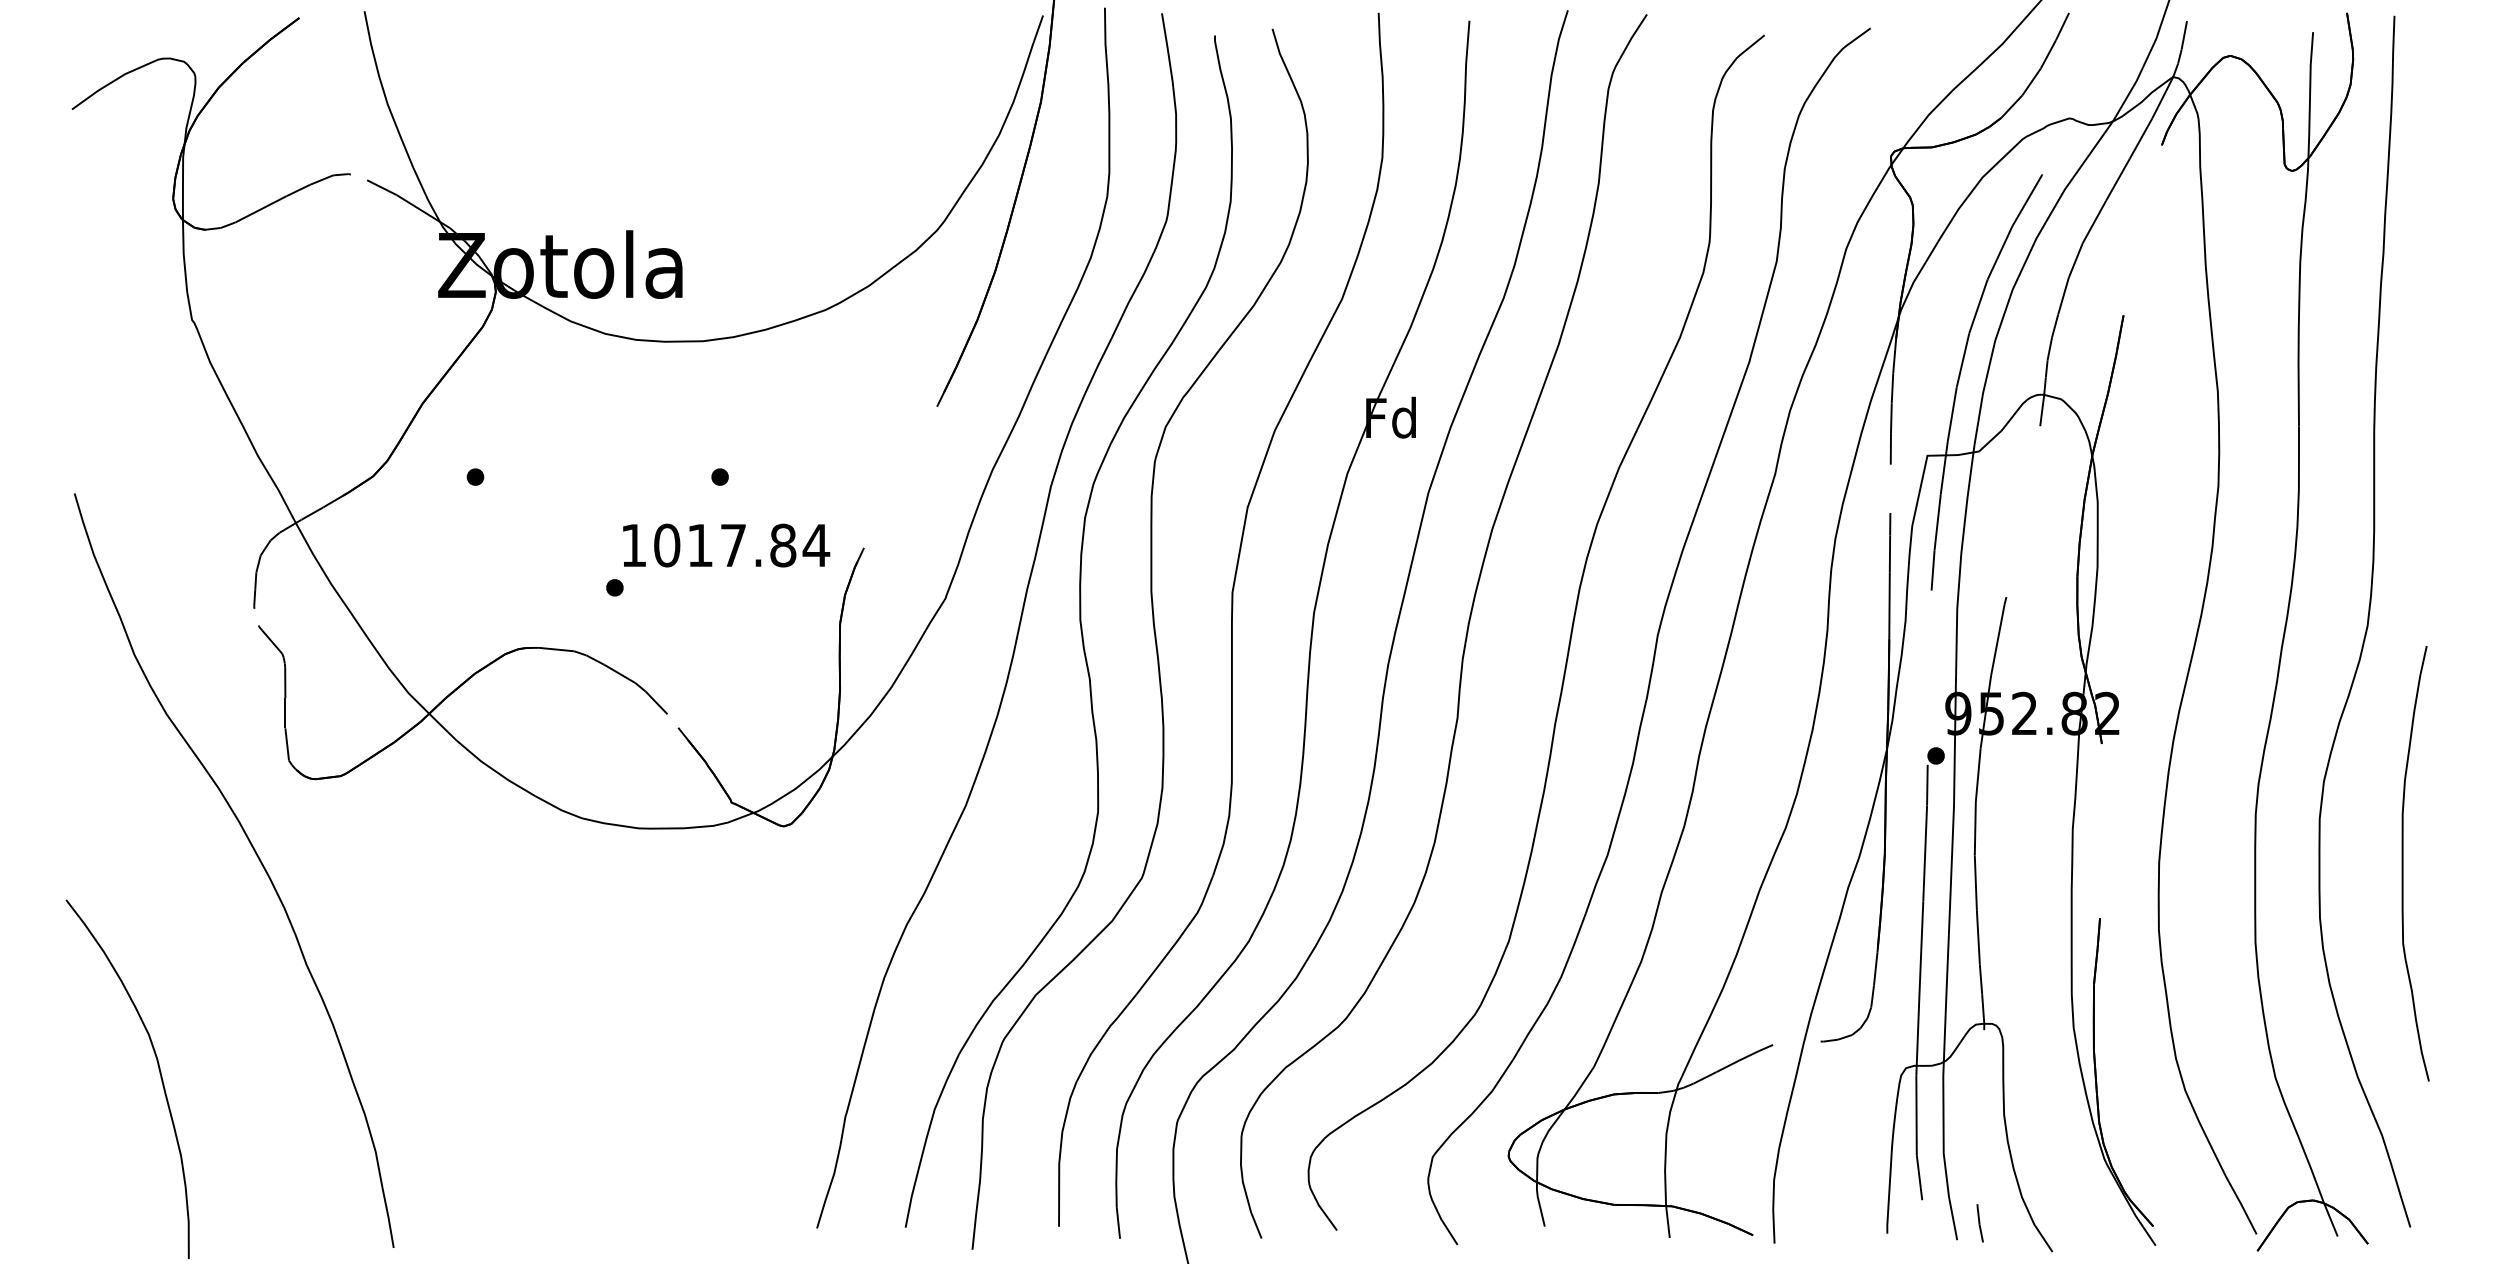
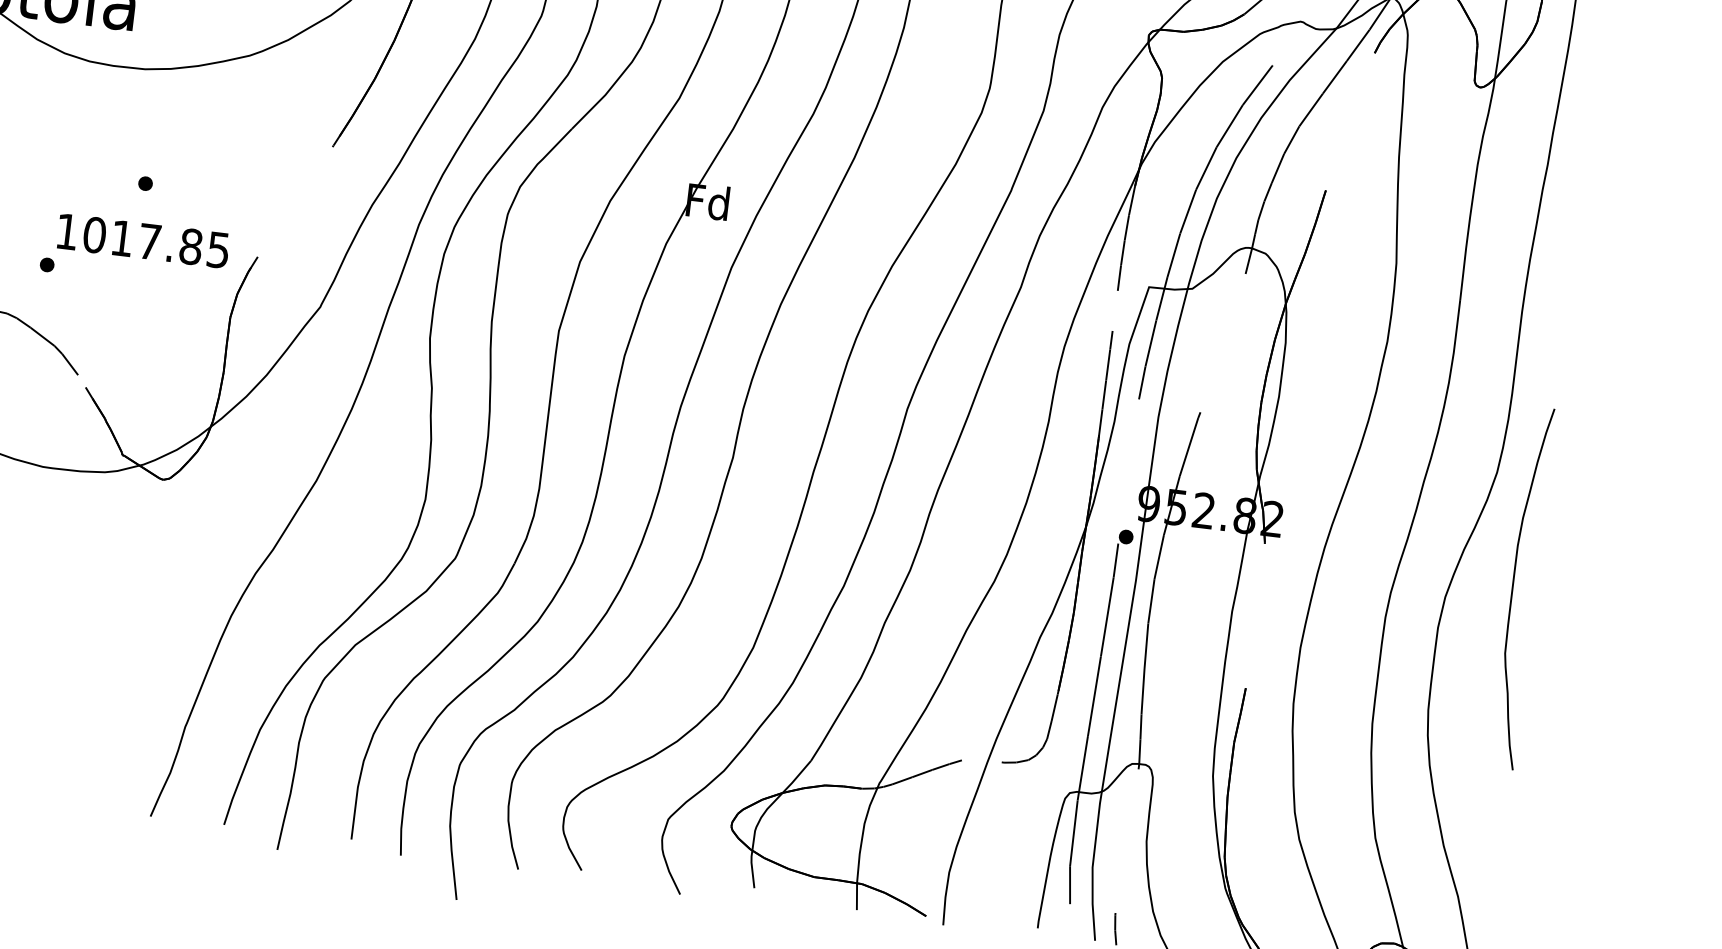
text: (816, 545) -> (218, 250), 1017.84 -> 1017.85
curve: (2403, 863) -> (1513, 586), moved

